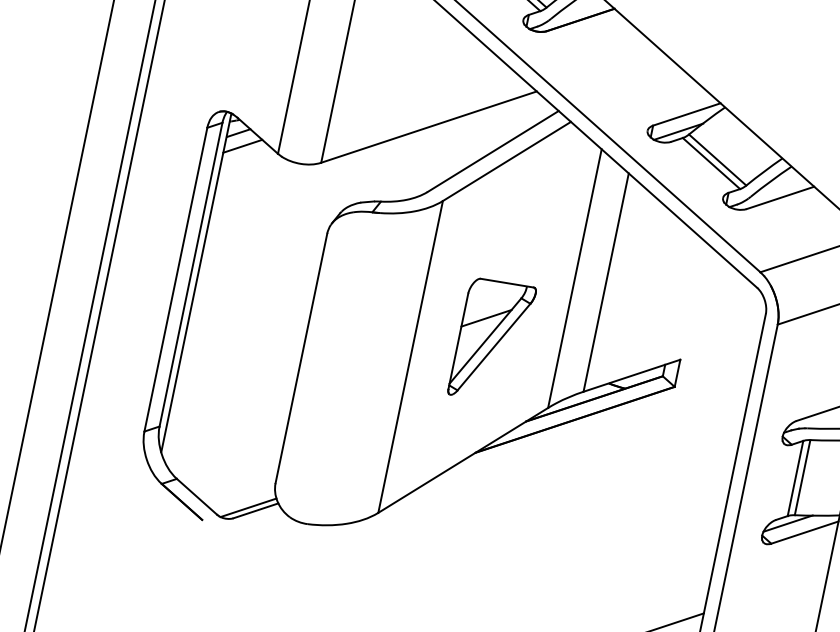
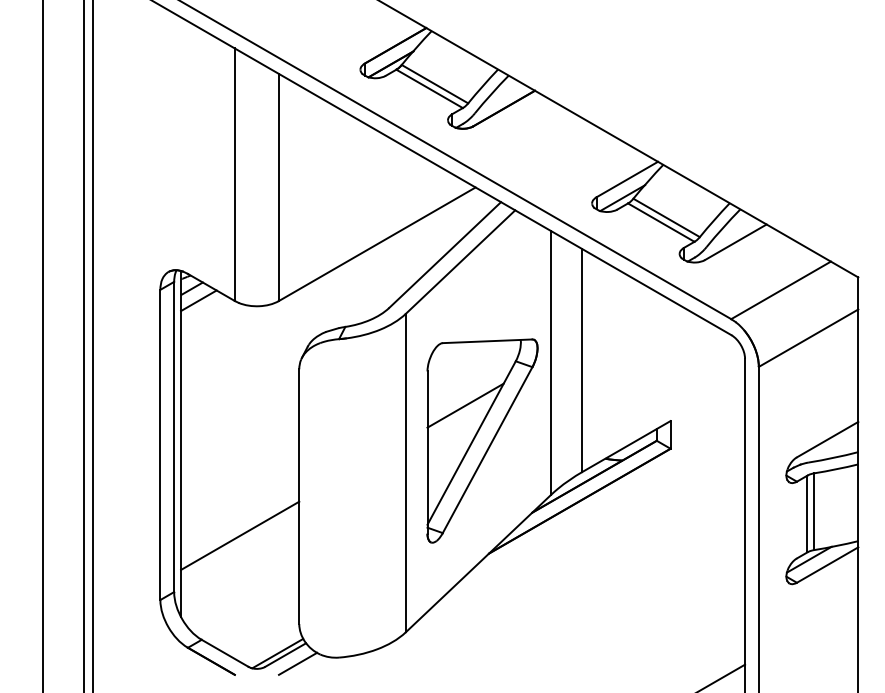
part: (492, 340) -> (482, 440), size x1.67
line: (235, 384) -> (240, 535), added
line: (265, 521) -> (297, 663), added

